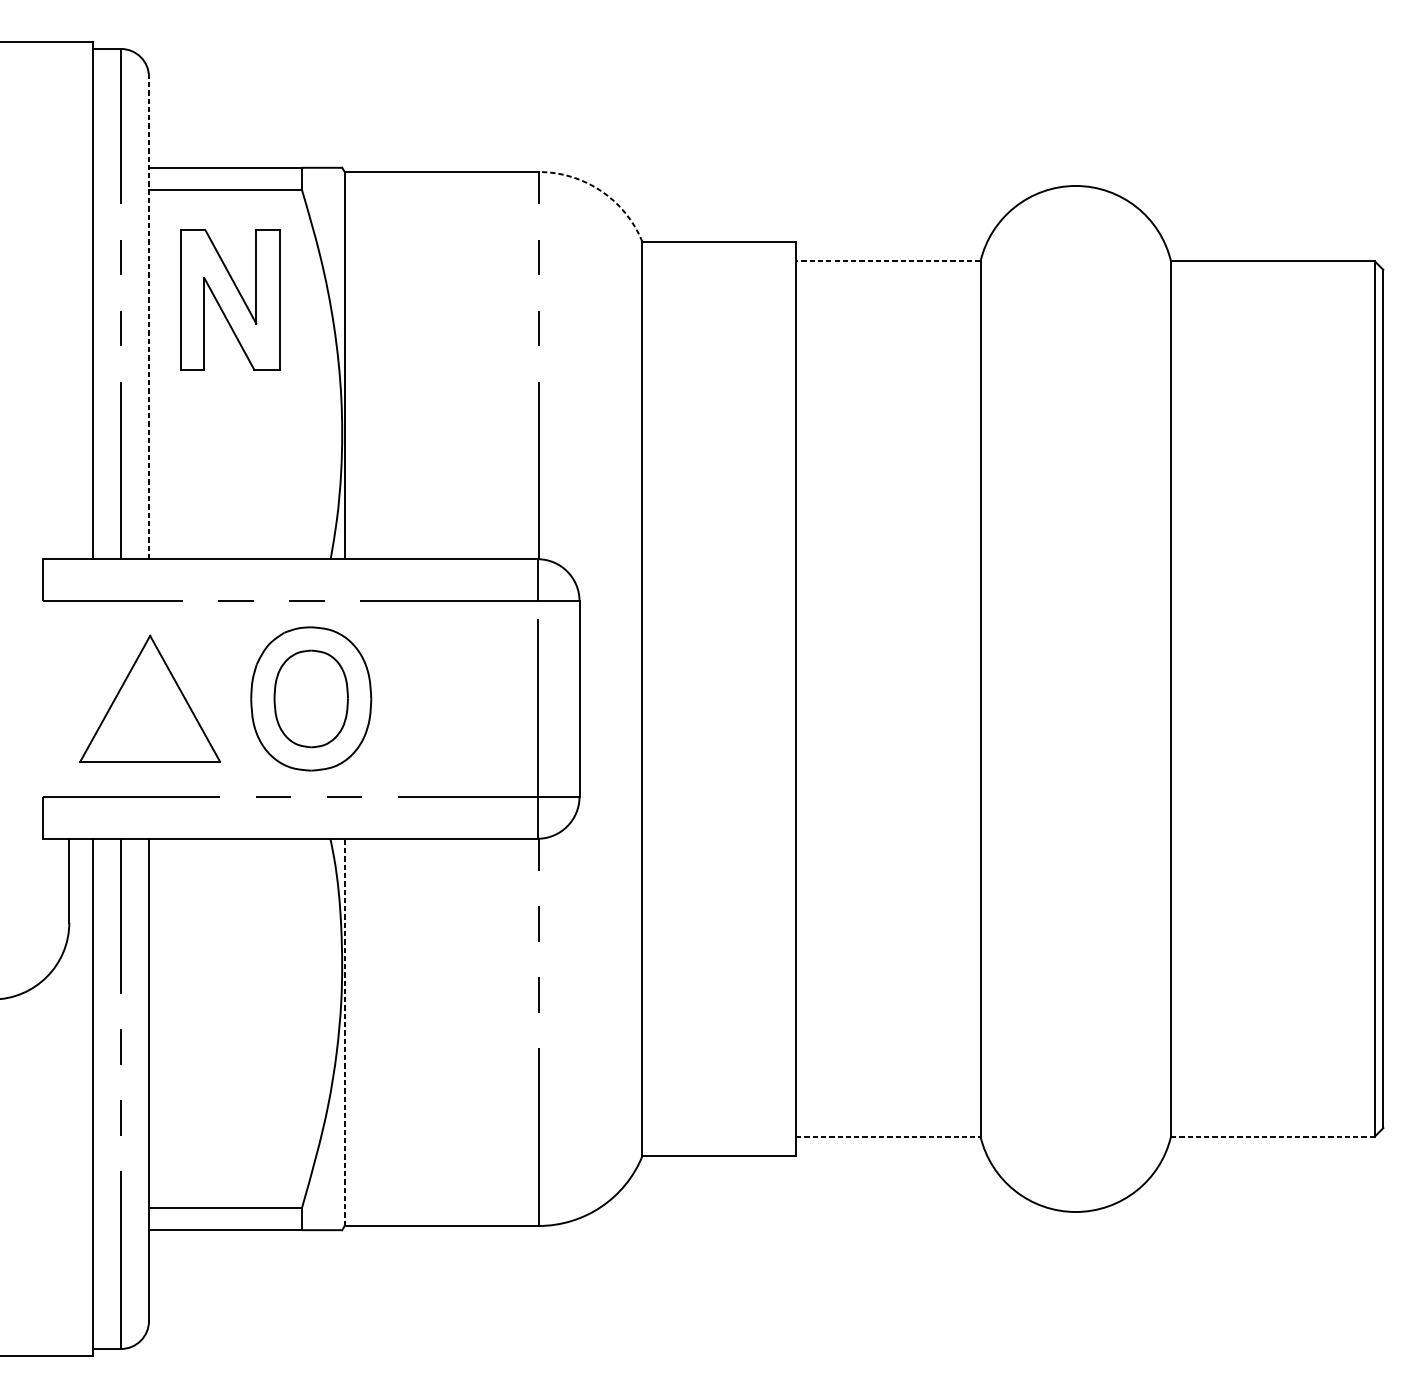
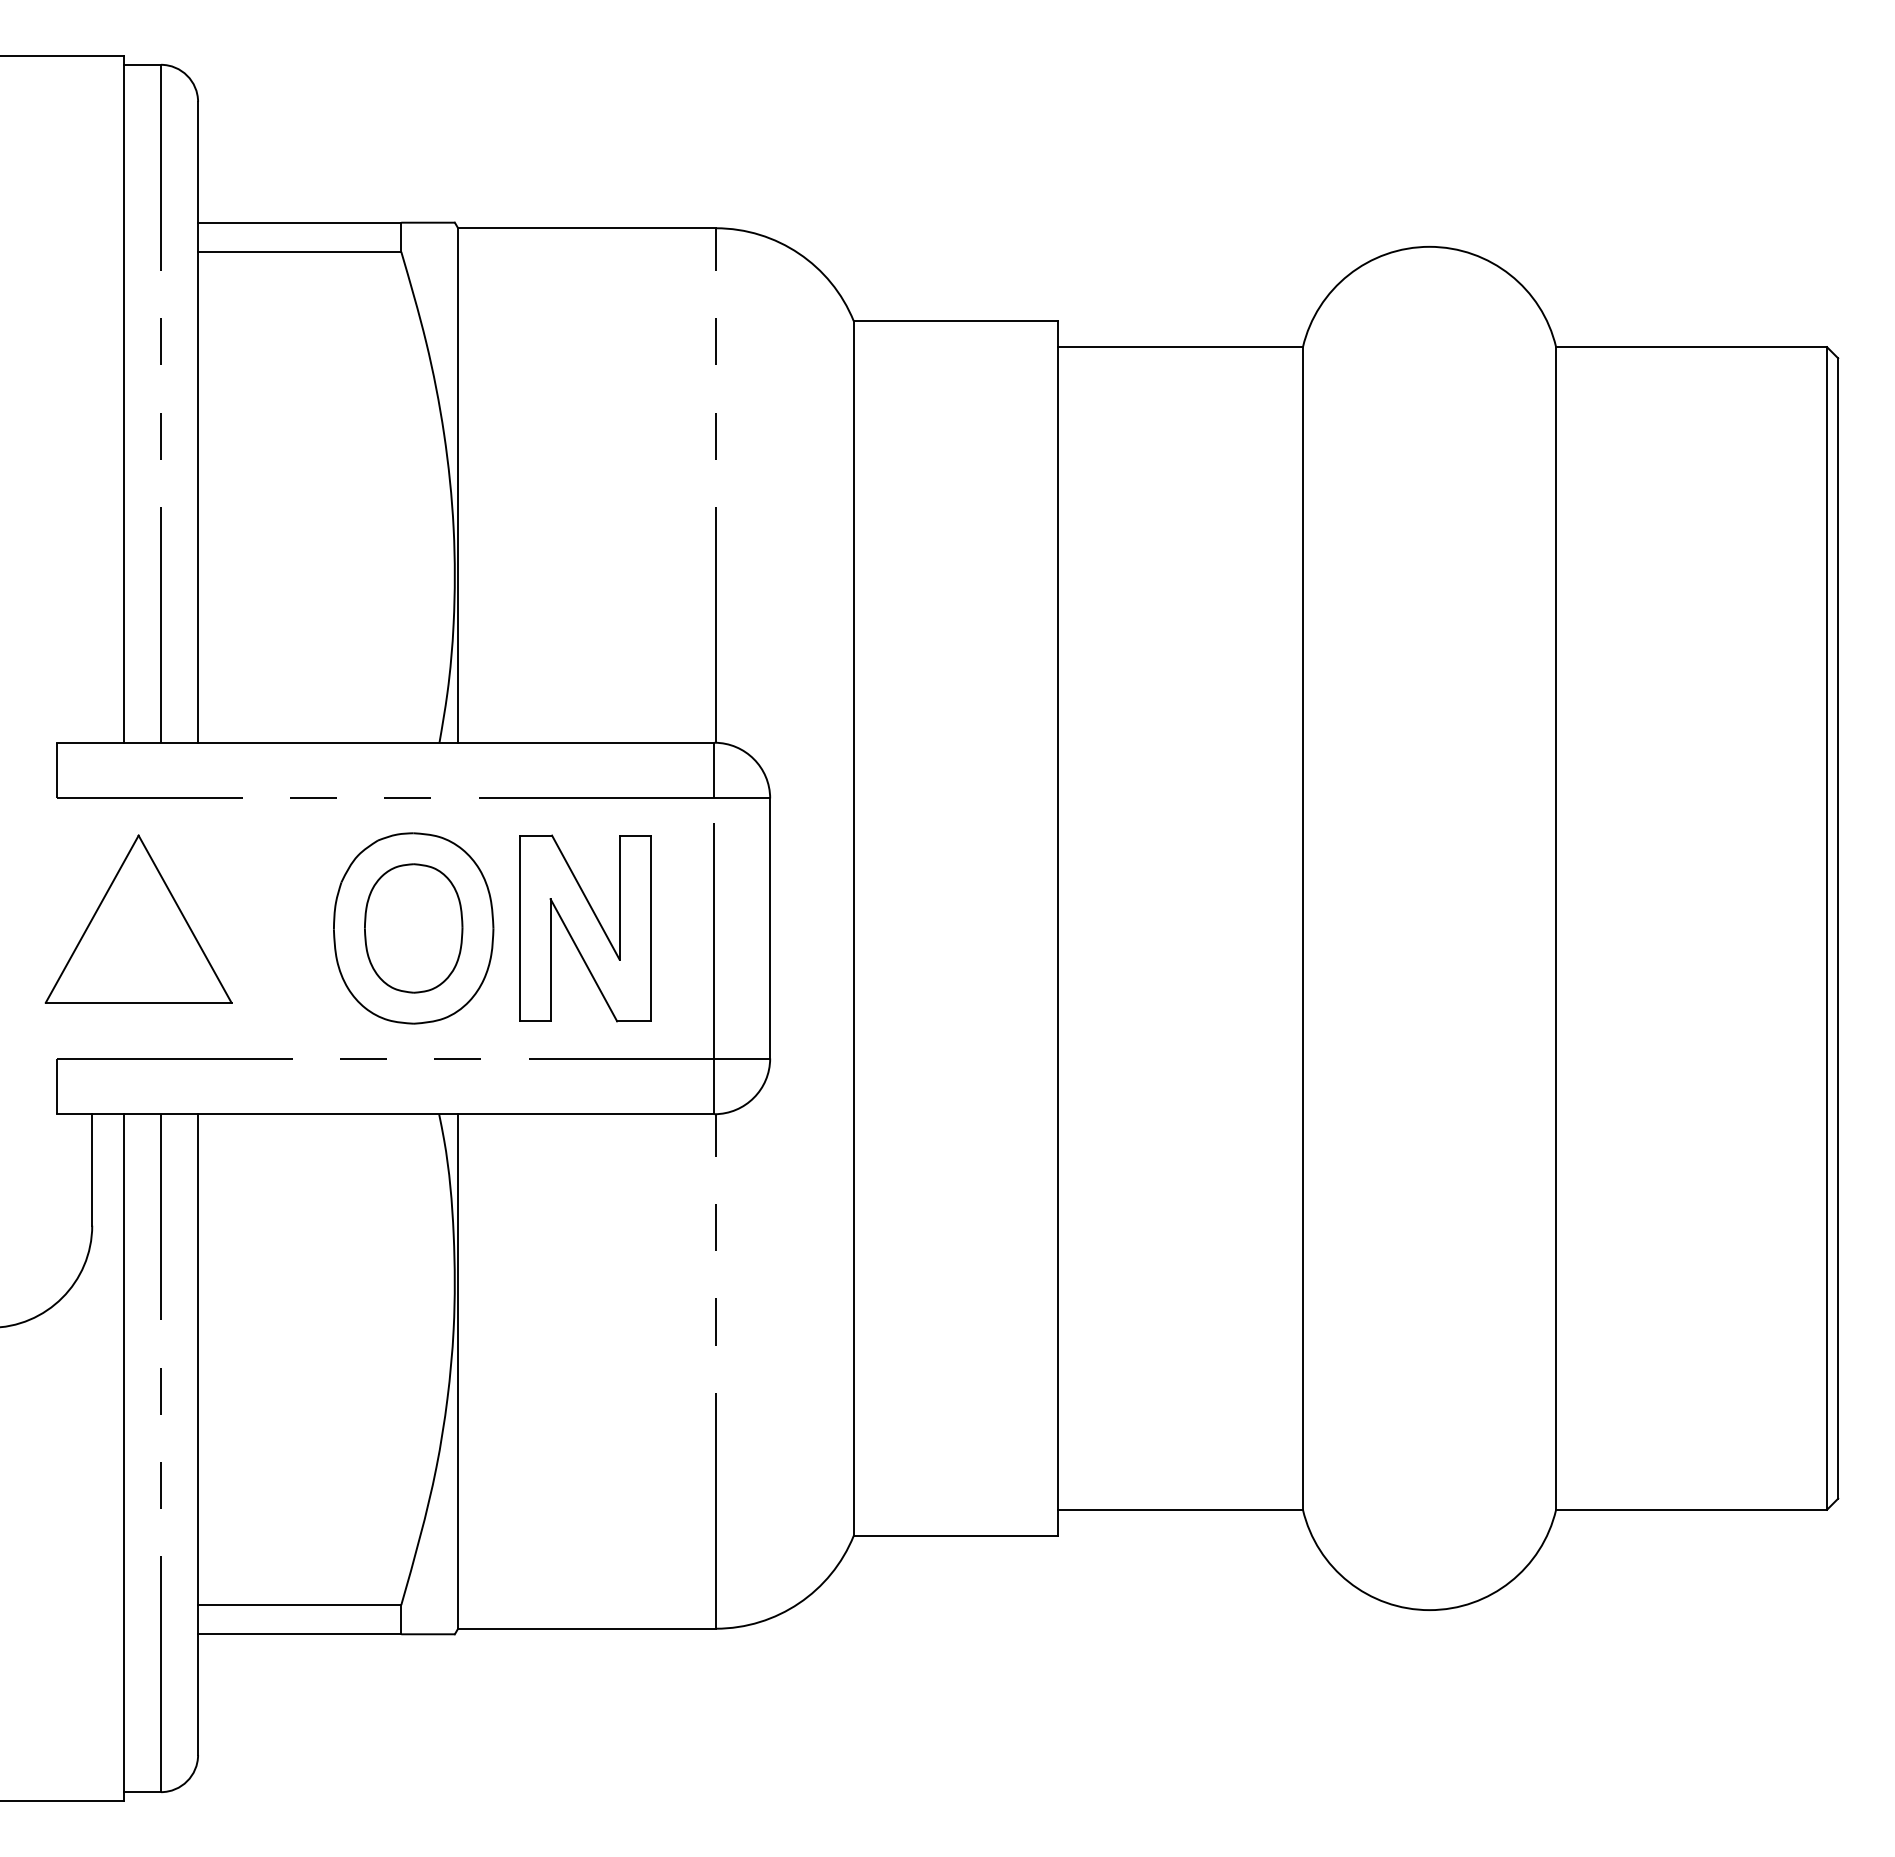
arc: (601, 190) -> (799, 253), dashed -> solid
line: (888, 261) -> (1180, 347), dashed -> solid
part: (230, 300) -> (585, 928), moved
line: (149, 317) -> (198, 421), dashed -> solid
part: (150, 698) -> (138, 918), moved
line: (344, 1031) -> (458, 1370), dashed -> solid
line: (889, 1136) -> (1181, 1509), dashed -> solid
line: (1273, 1136) -> (1692, 1509), dashed -> solid

